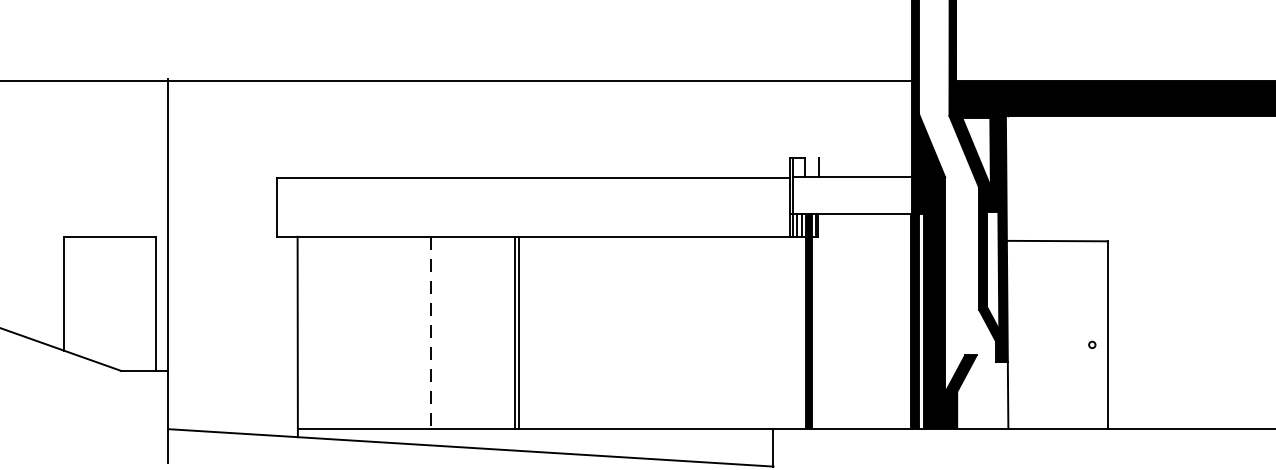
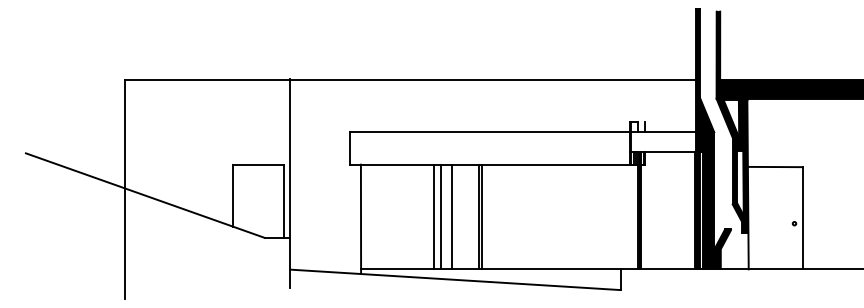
line: (443, 331) -> (440, 216), added
line: (465, 331) -> (452, 216), added
line: (430, 333) -> (433, 217), dashed -> solid

